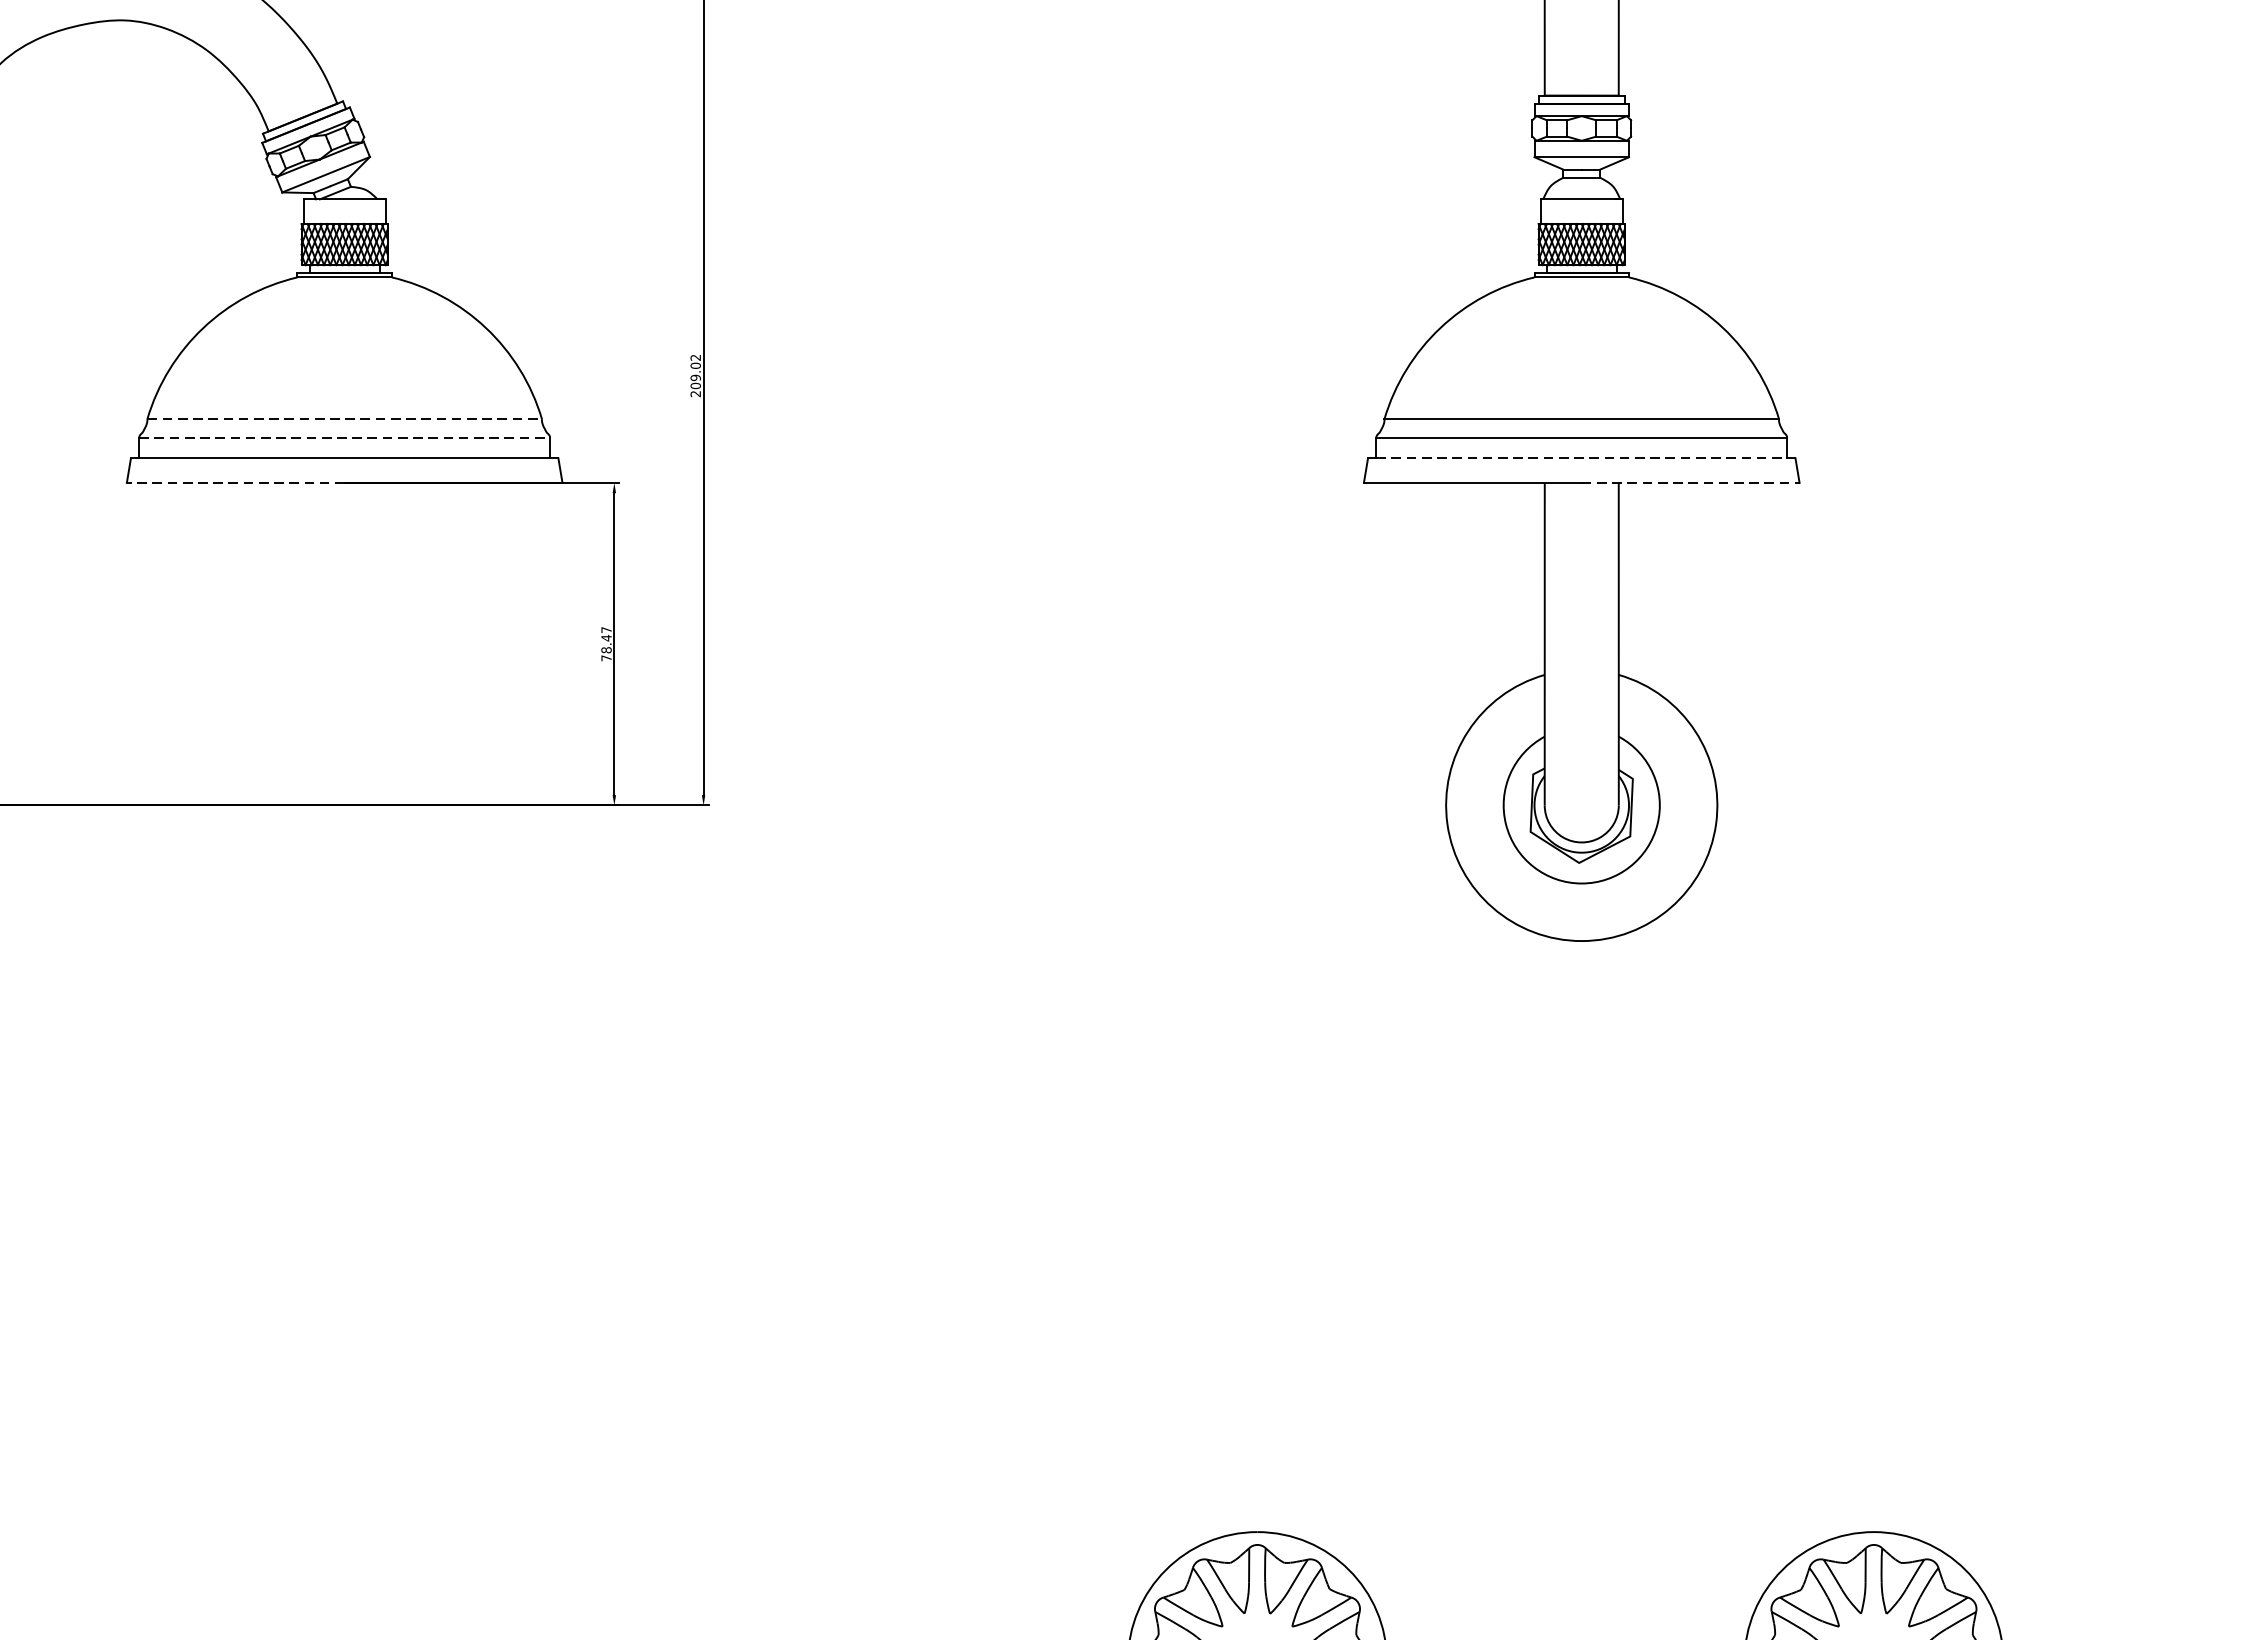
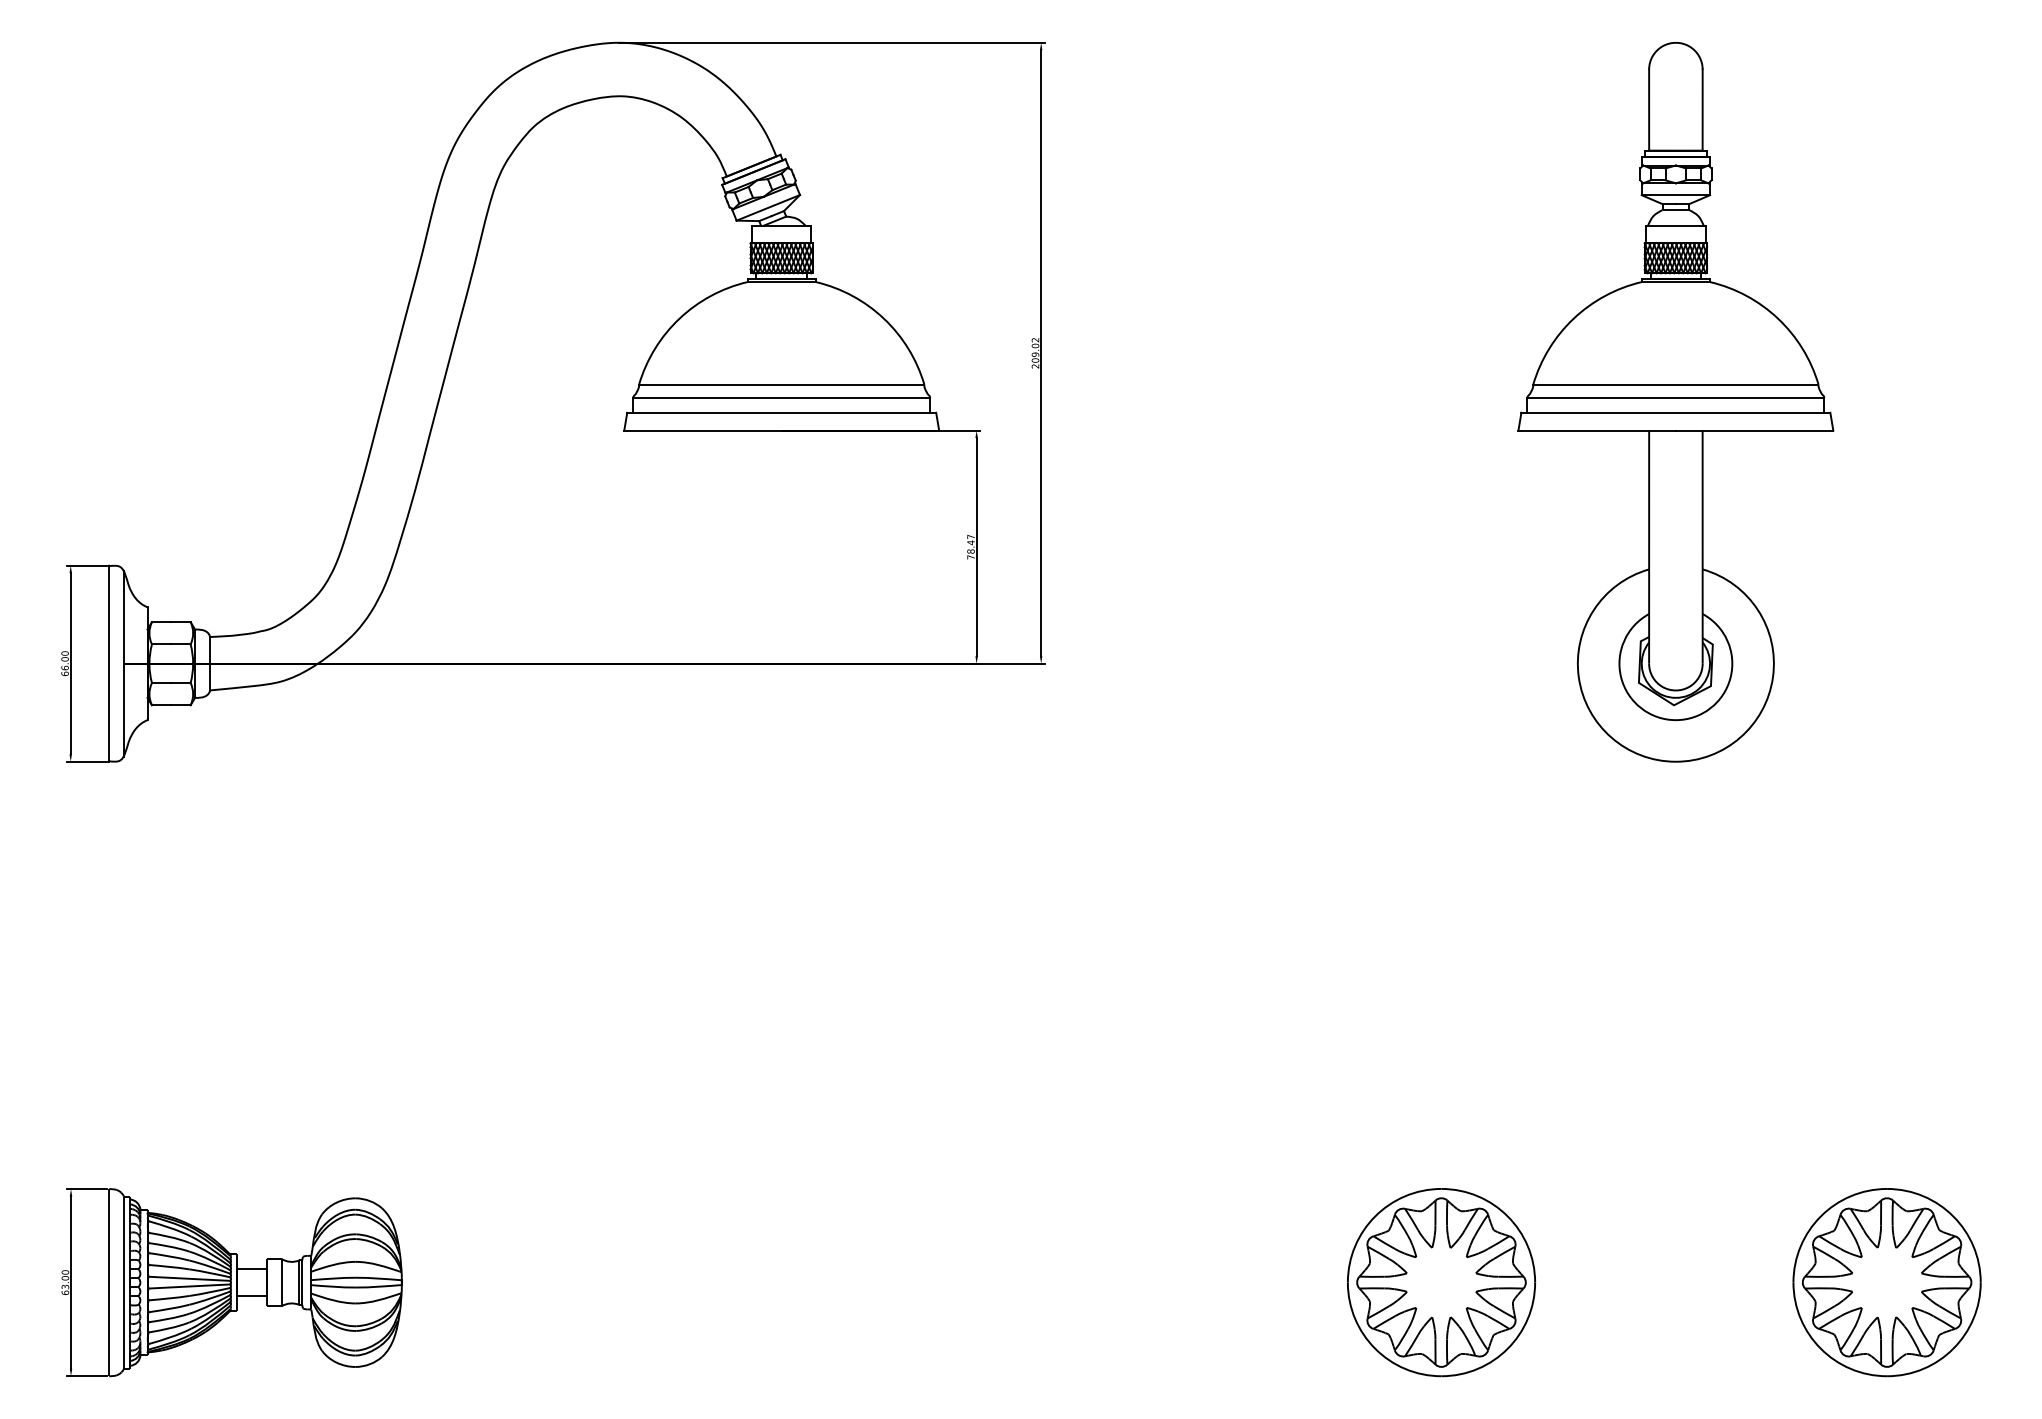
line: (344, 419) -> (781, 384), dashed -> solid
line: (344, 437) -> (781, 397), dashed -> solid
line: (1581, 457) -> (1675, 412), dashed -> solid
line: (236, 482) -> (703, 430), dashed -> solid
line: (1690, 482) -> (1754, 430), dashed -> solid

